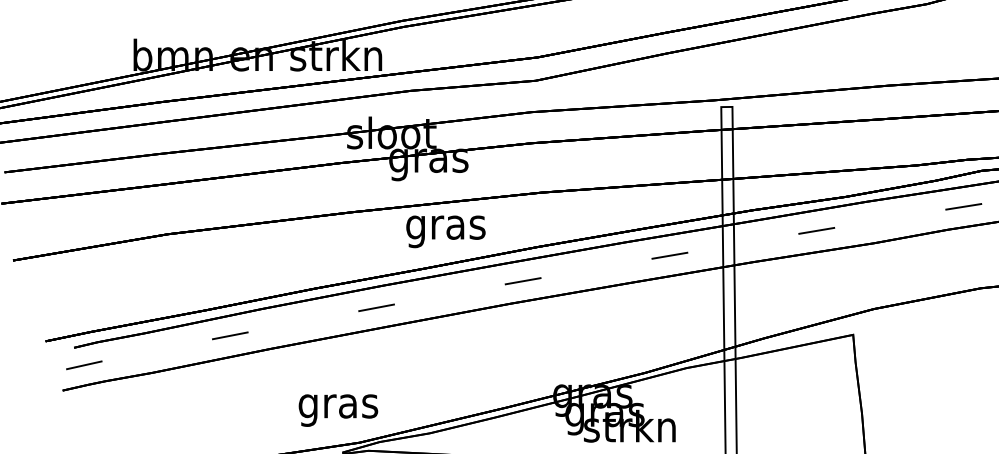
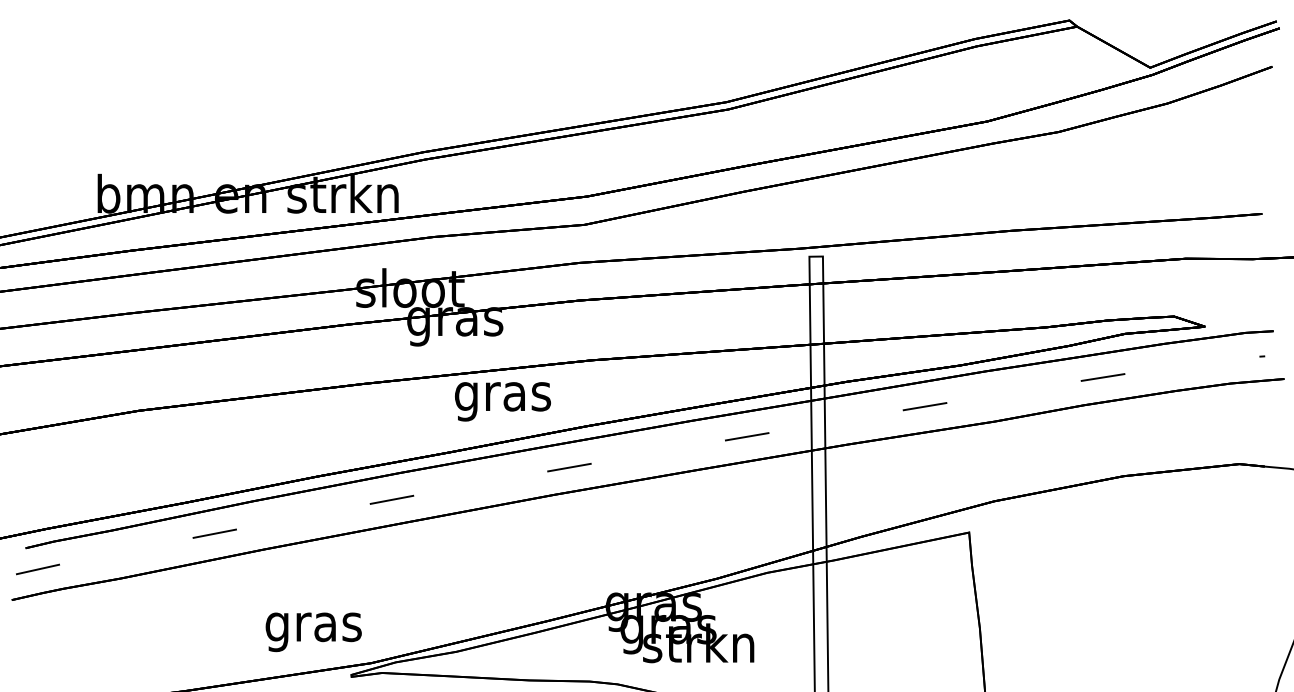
text: (445, 231) -> (502, 401), moved
text: (338, 410) -> (313, 632), moved

